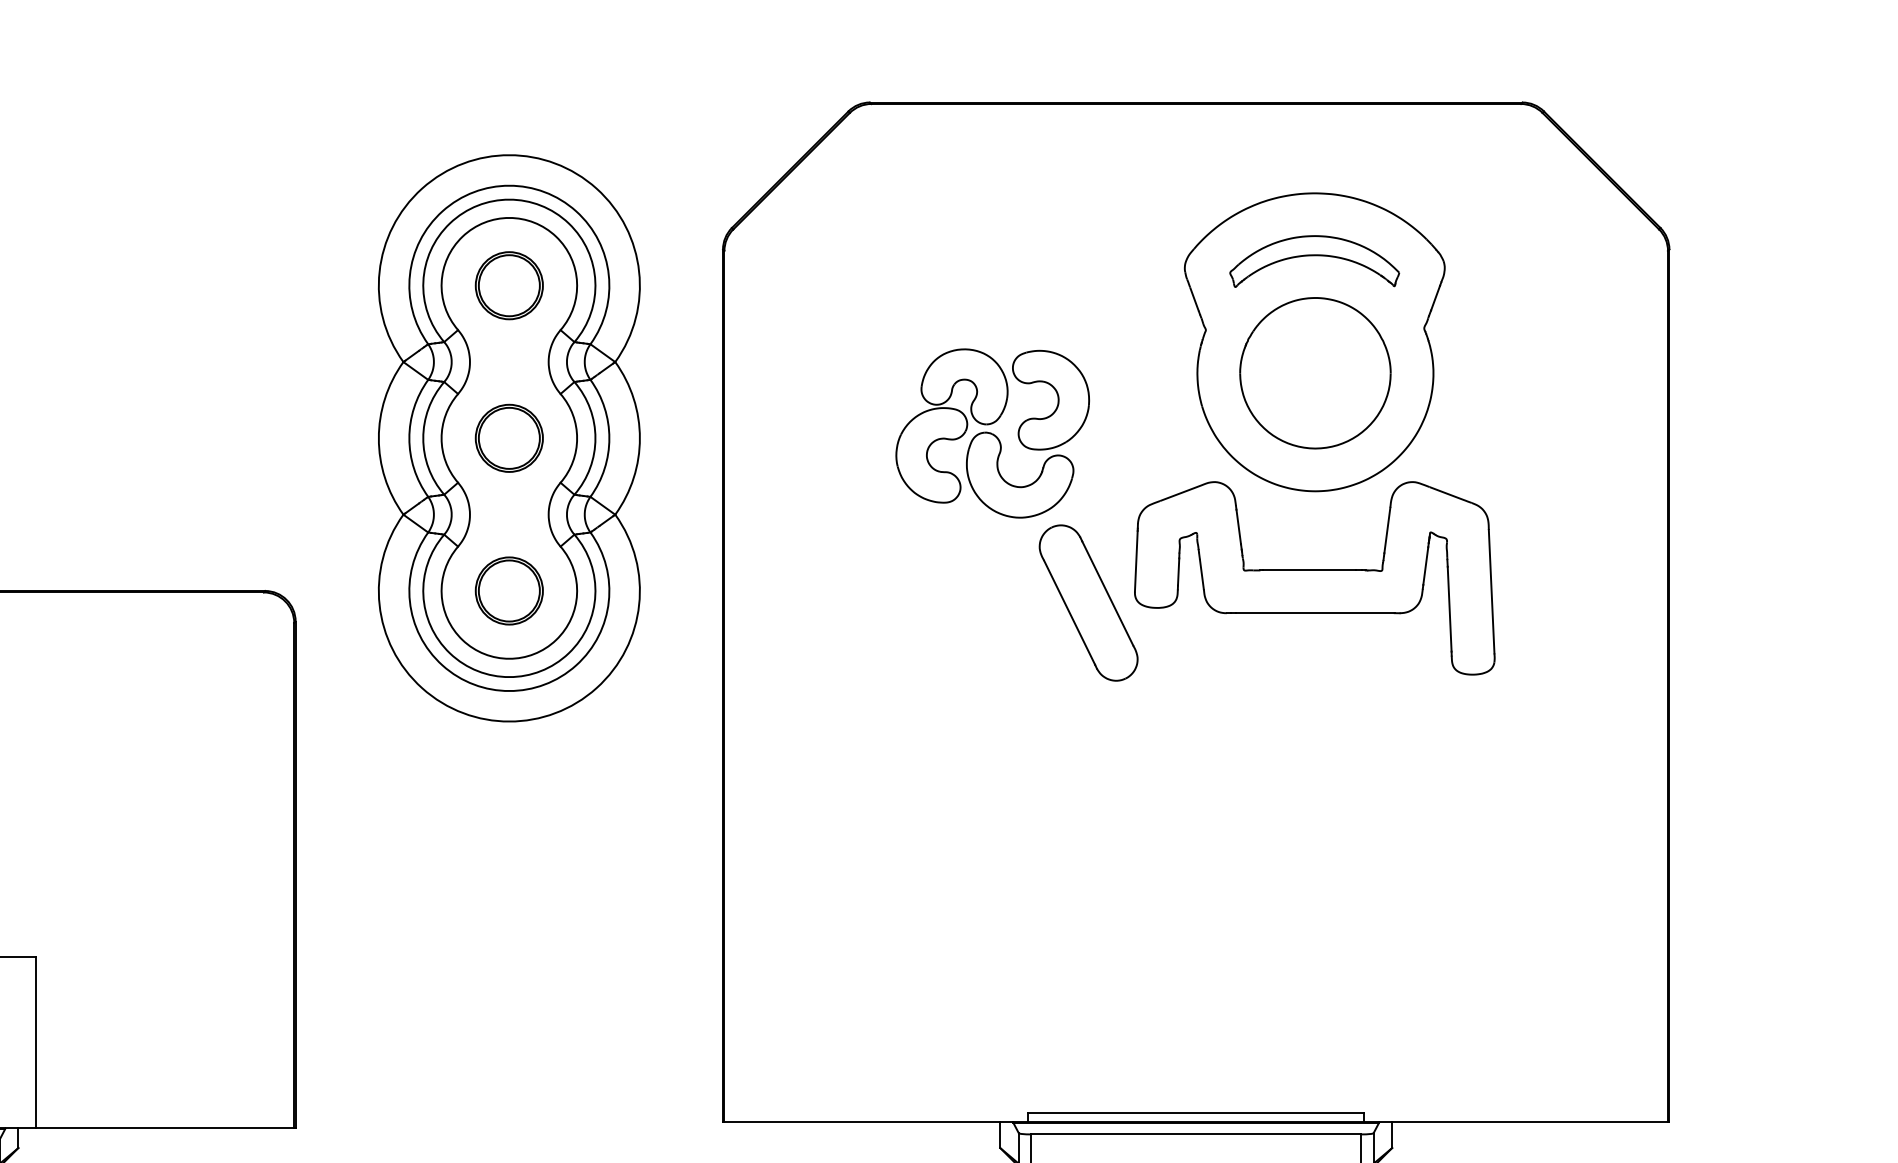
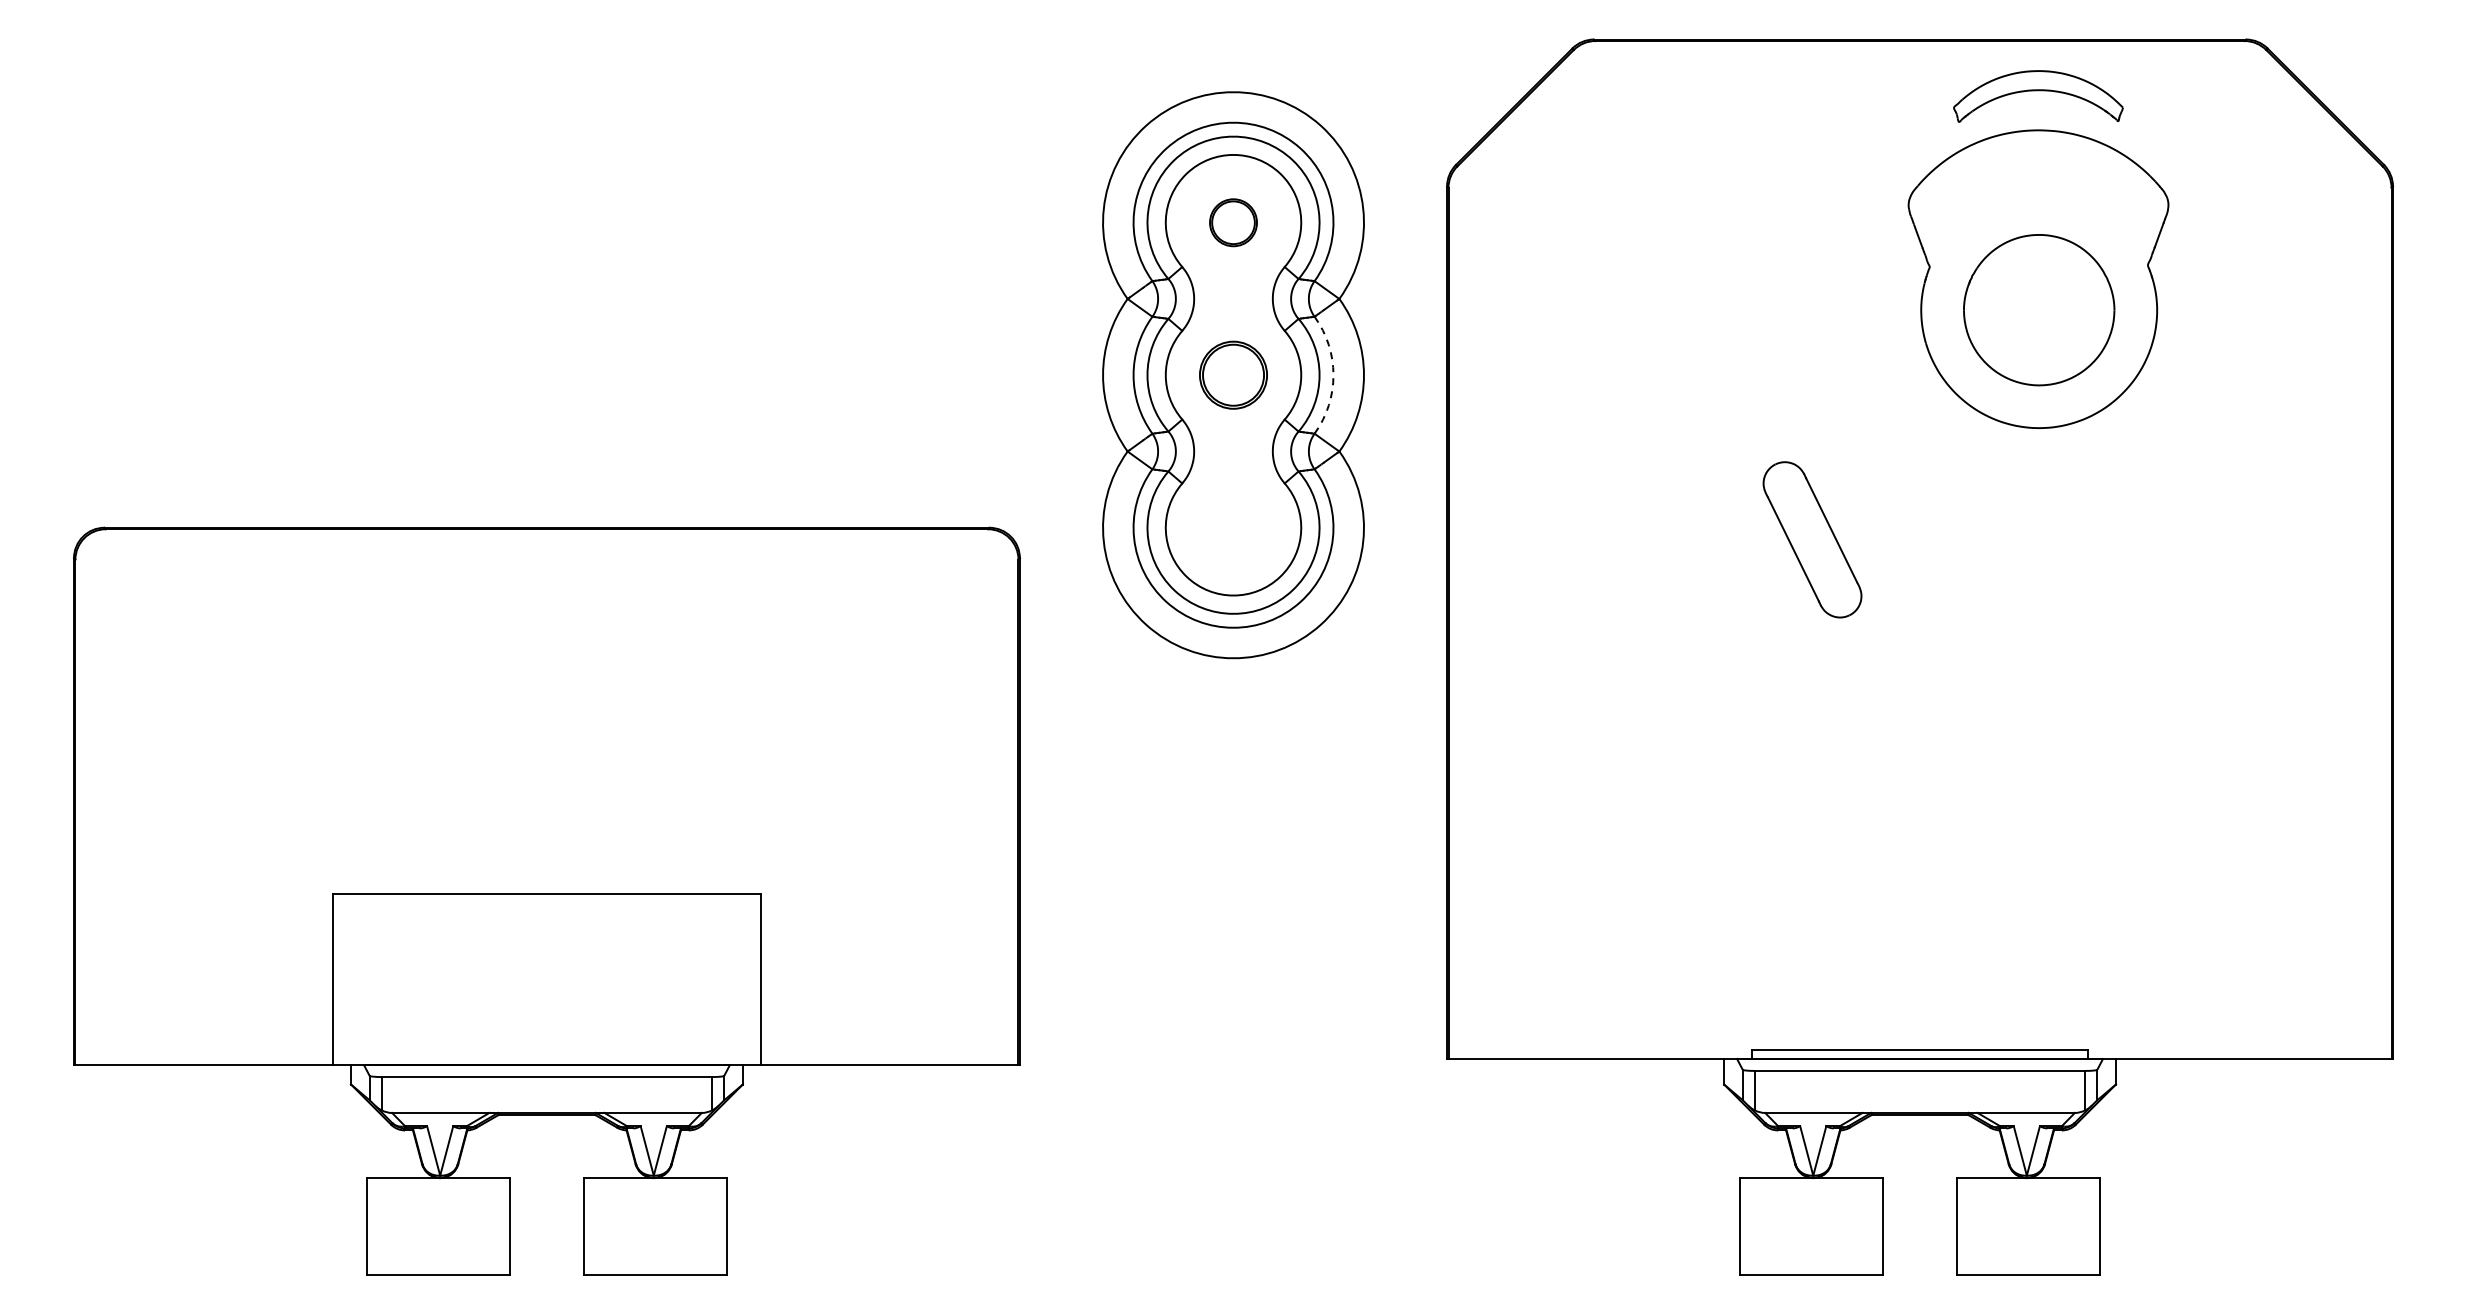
part: (1314, 261) -> (2038, 96), moved
part: (509, 285) -> (1233, 222), size x0.7
part: (992, 433) -> (1716, 370), removed
arc: (609, 438) -> (1333, 375), solid -> dashed
part: (1314, 578) -> (2038, 515), removed
part: (509, 590) -> (1233, 527), removed

